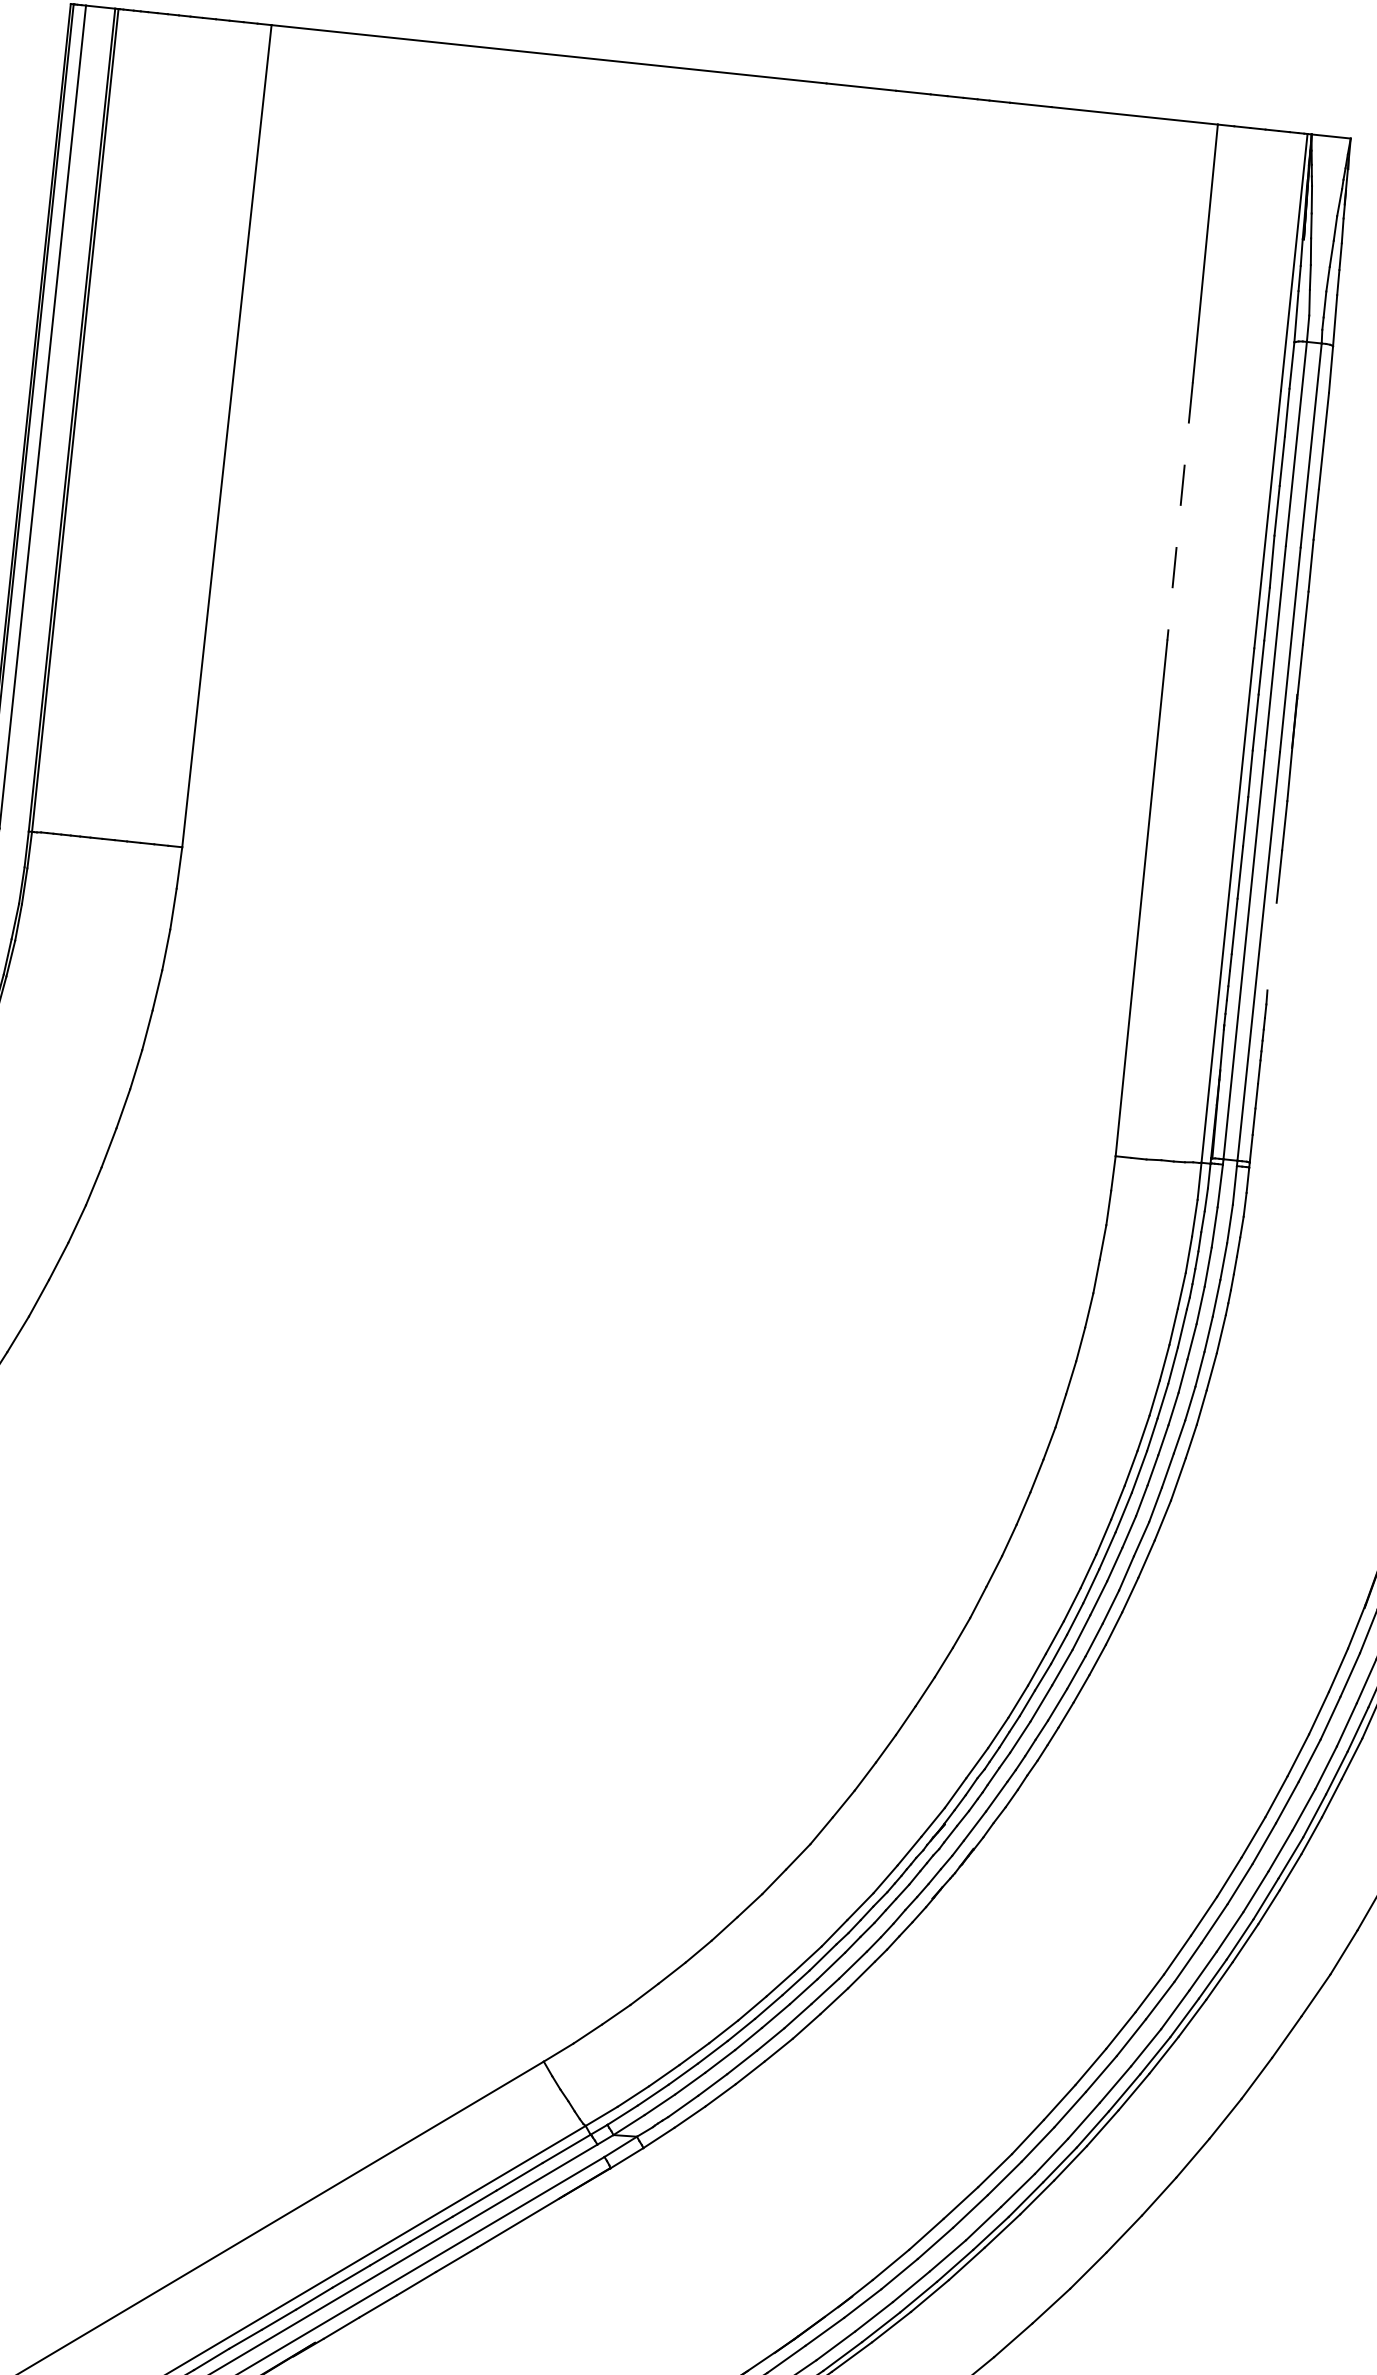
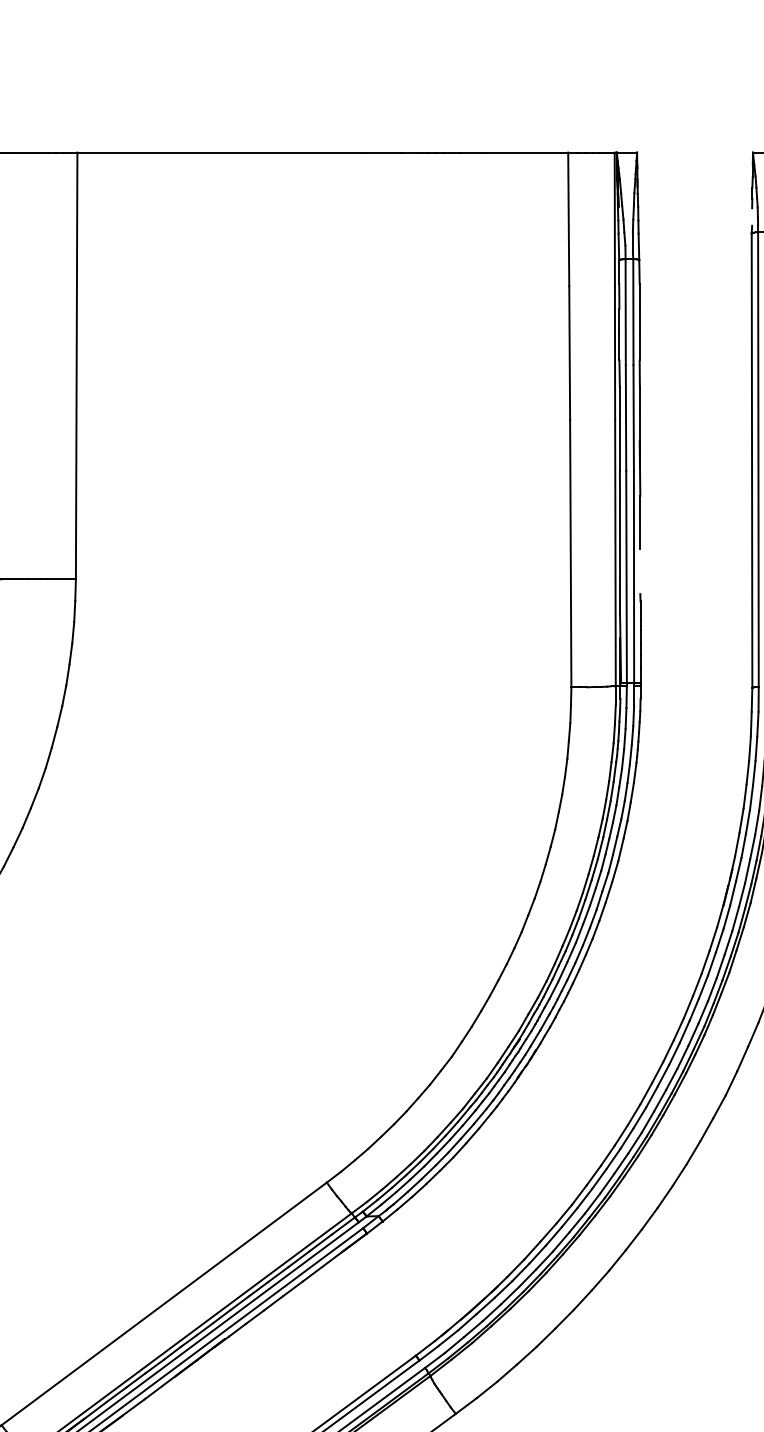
line: (1179, 512) -> (569, 353), dashed -> solid

